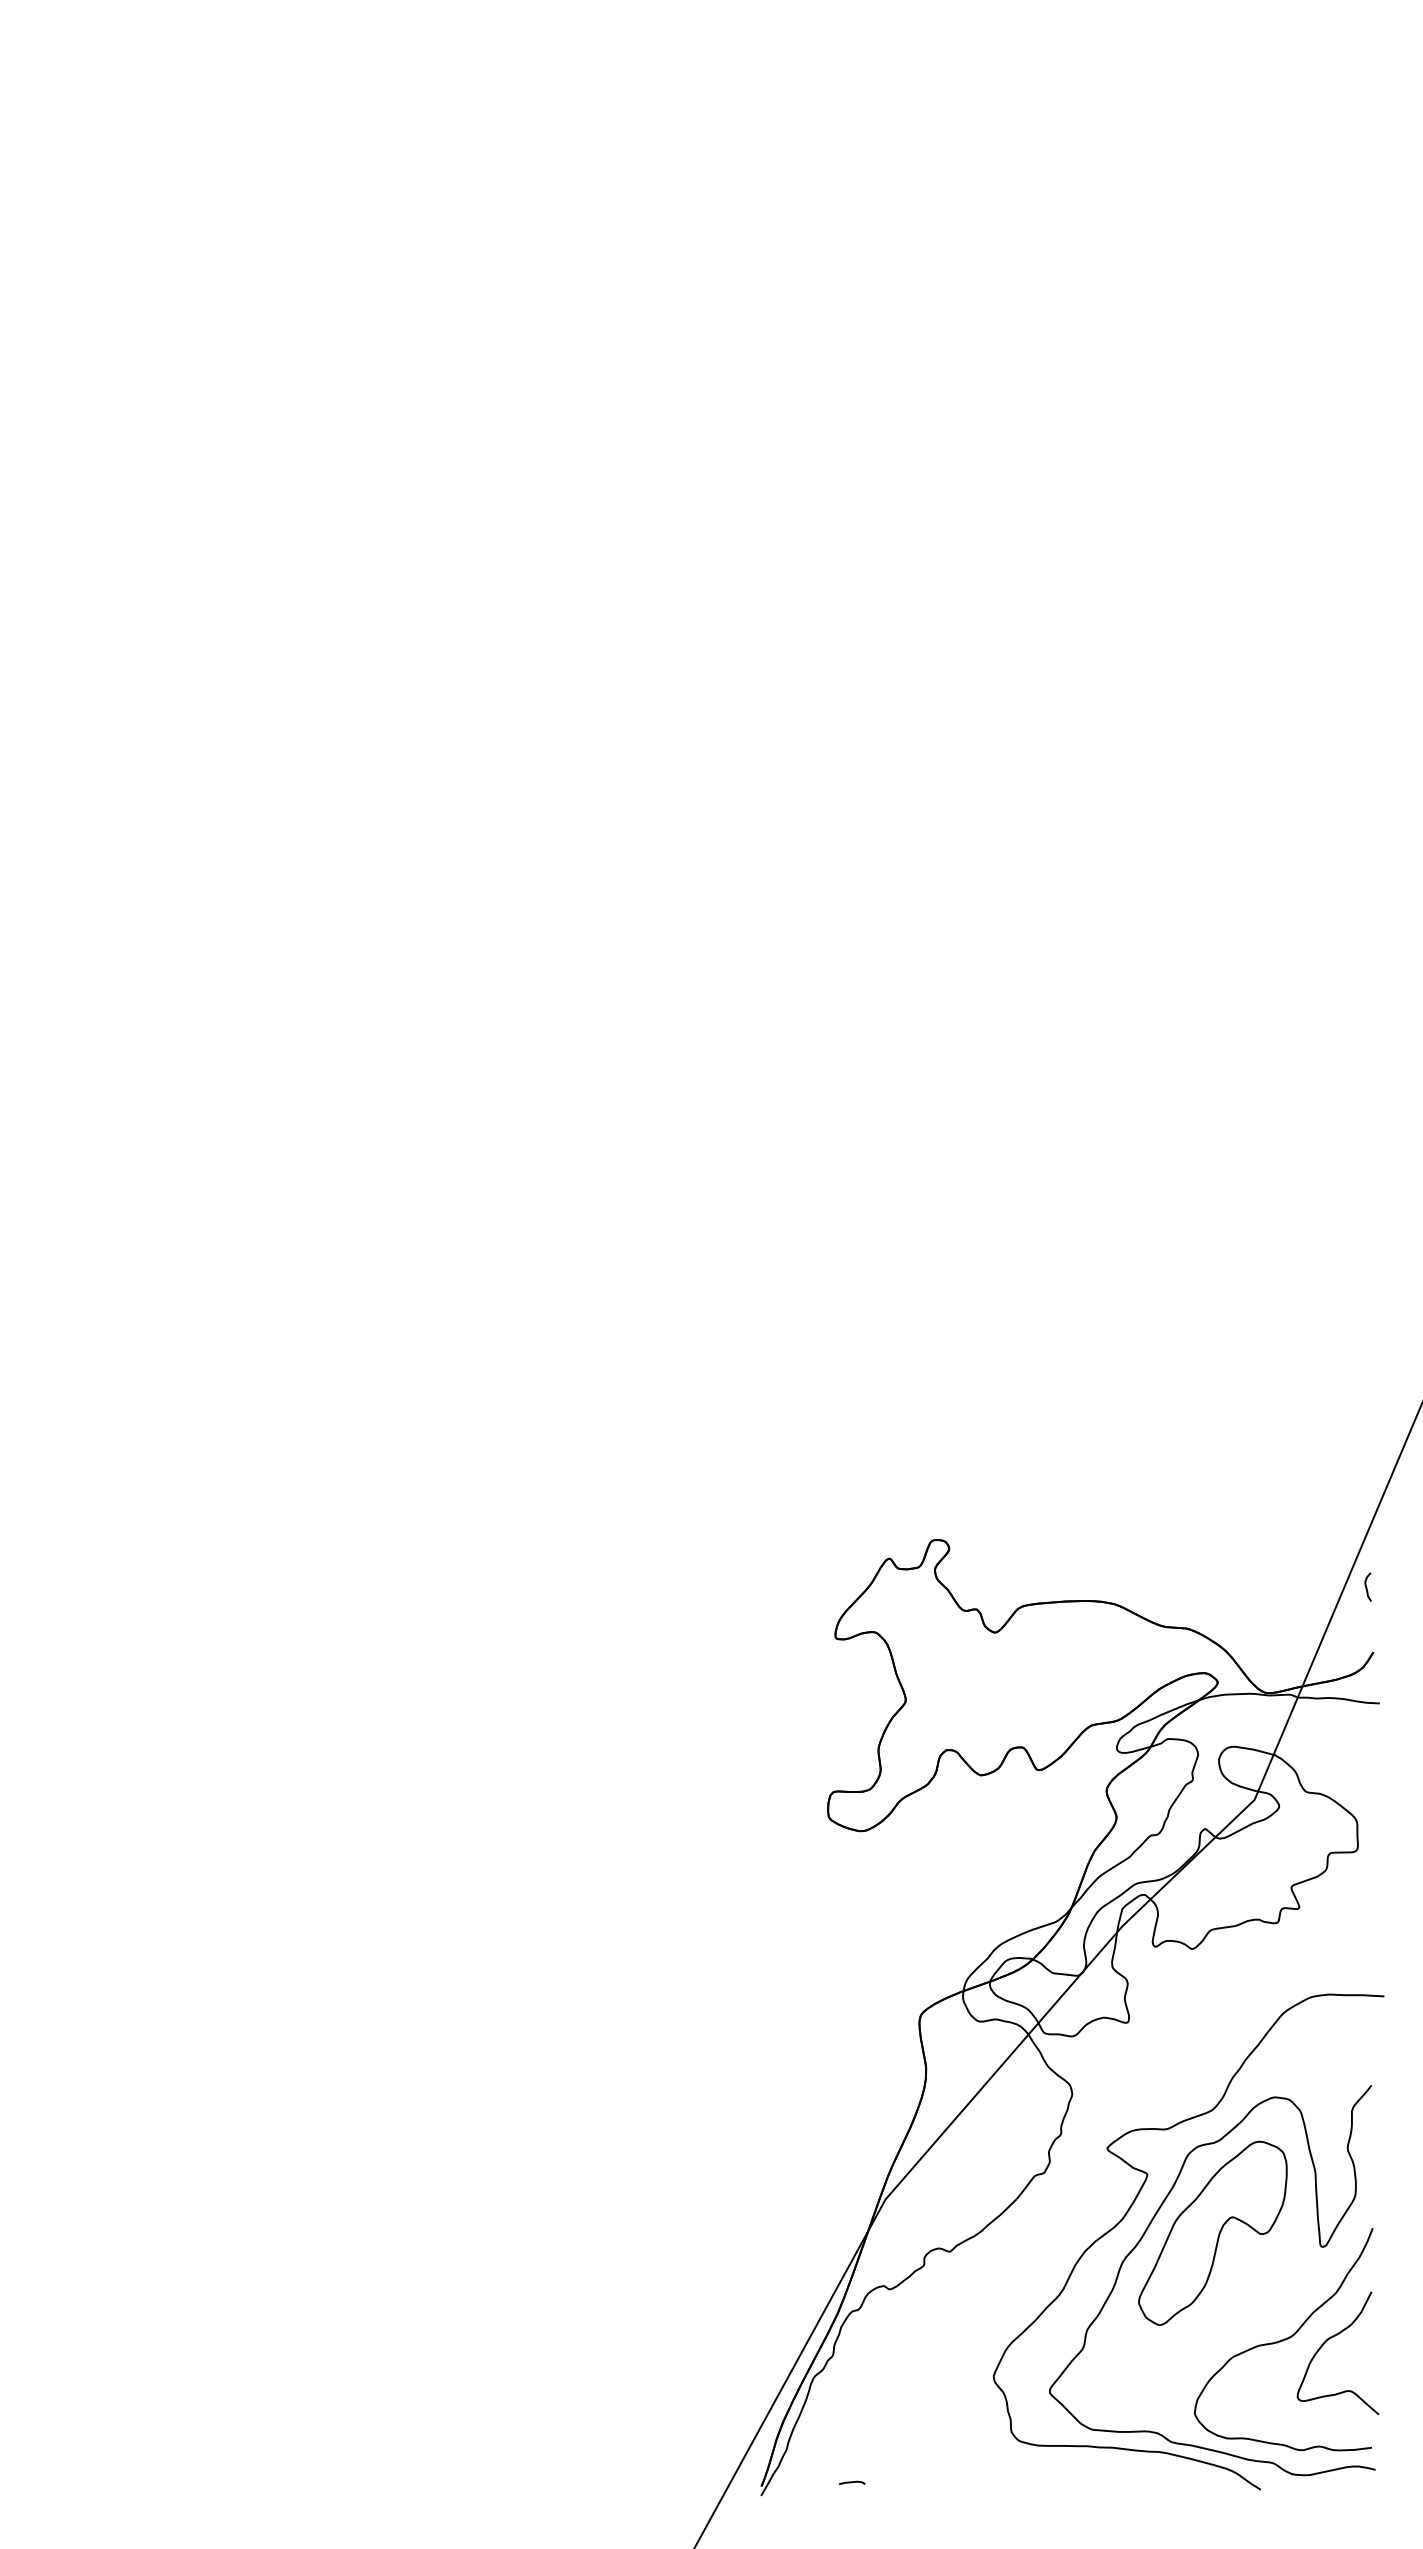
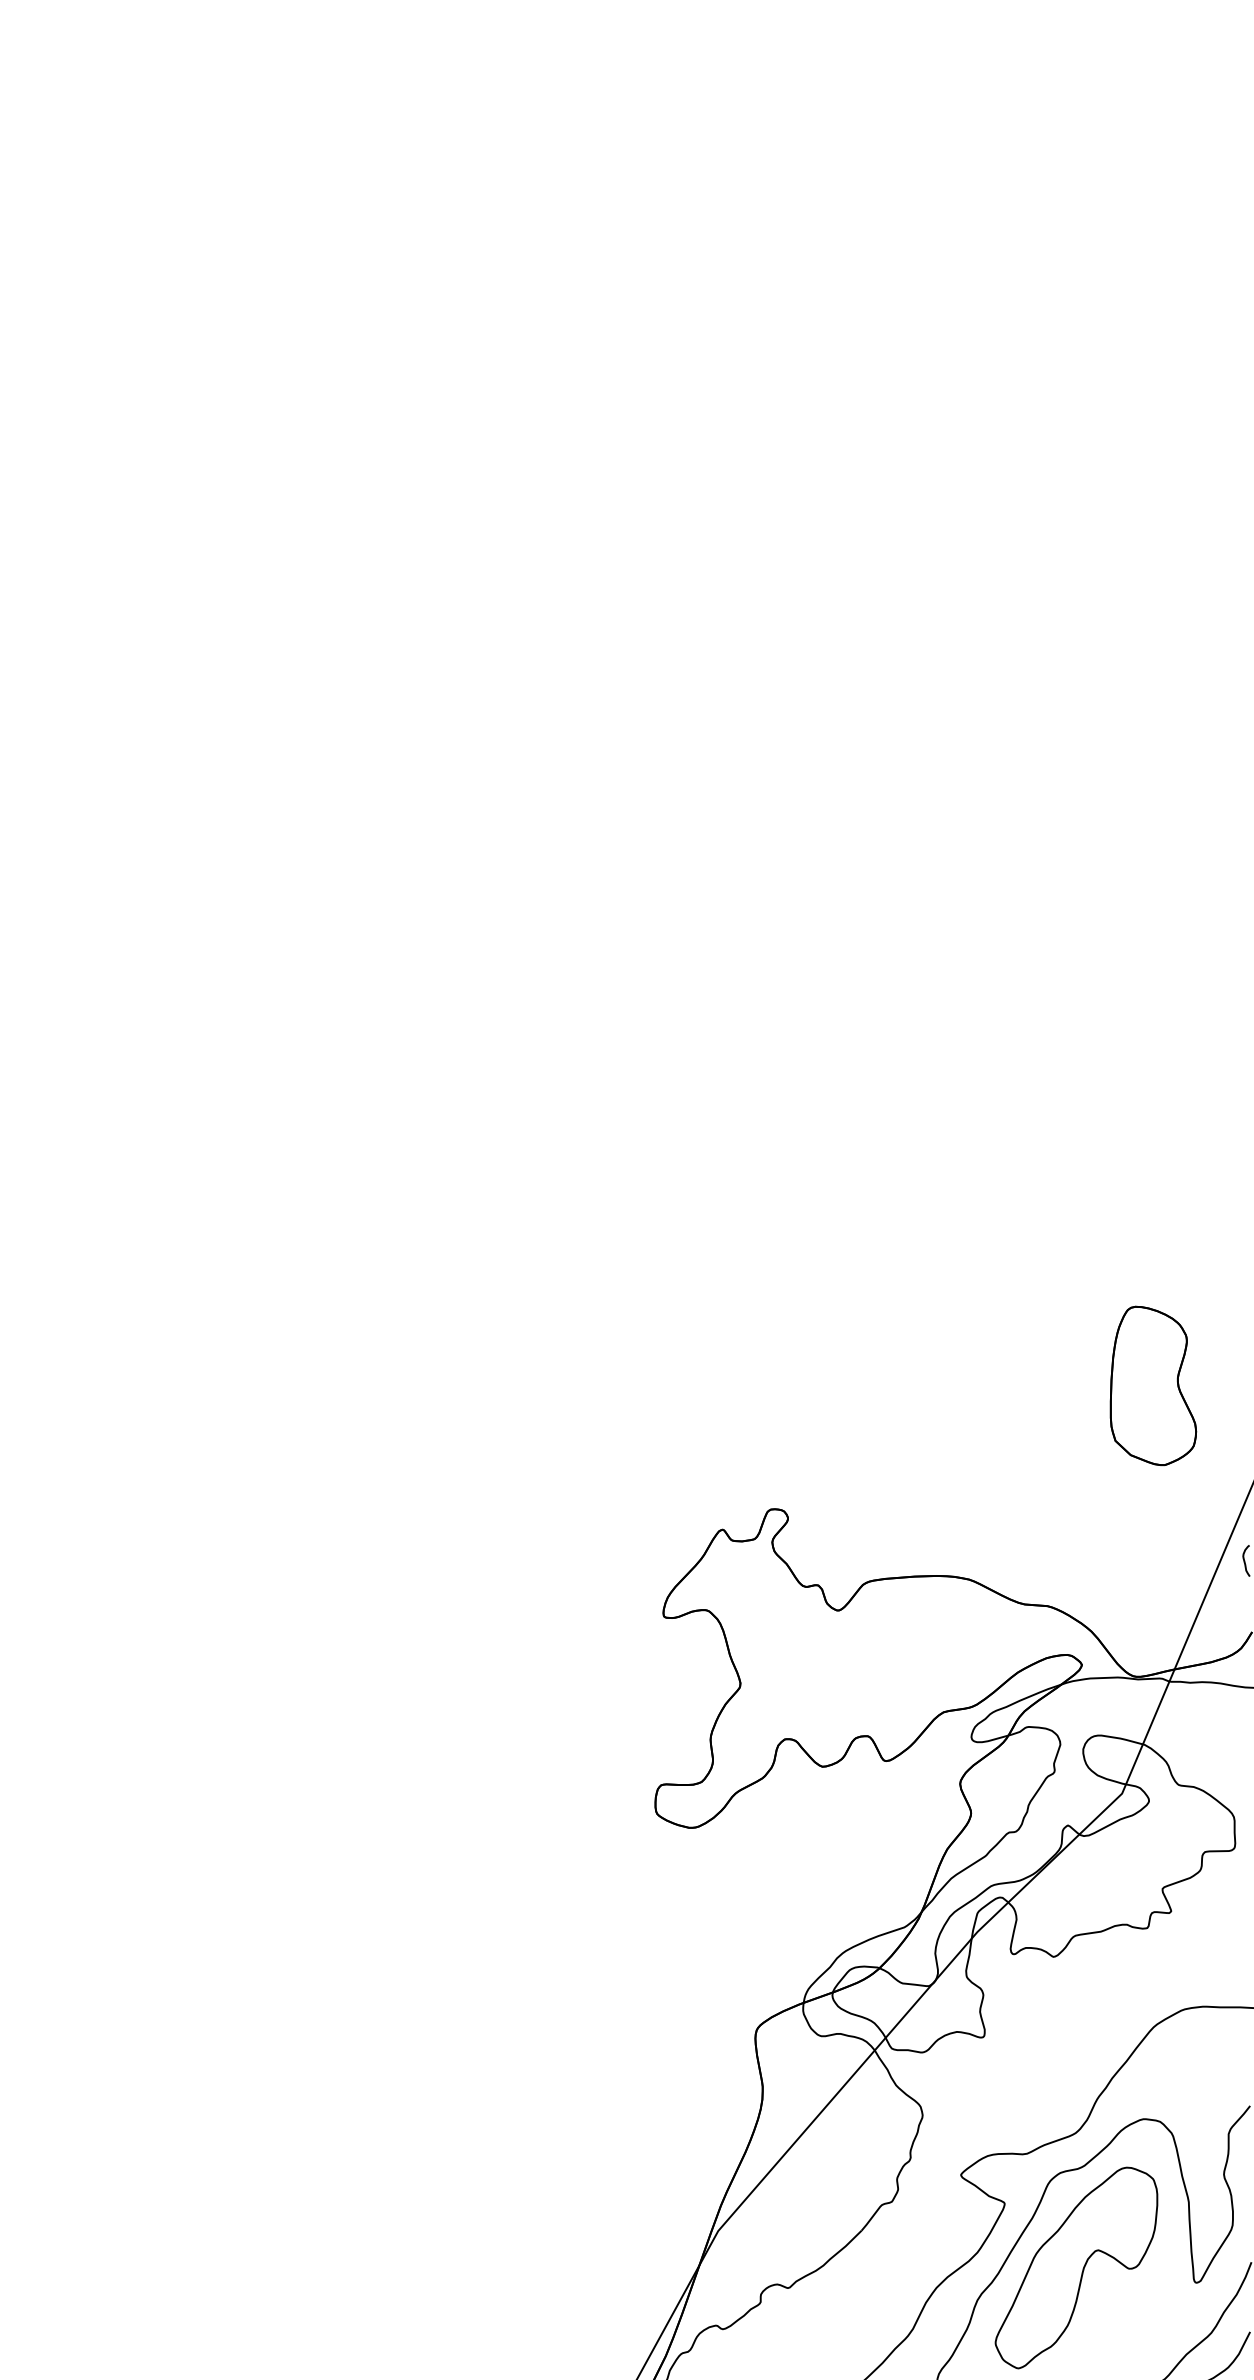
part: (1283, 1427) -> (1153, 1386), added

